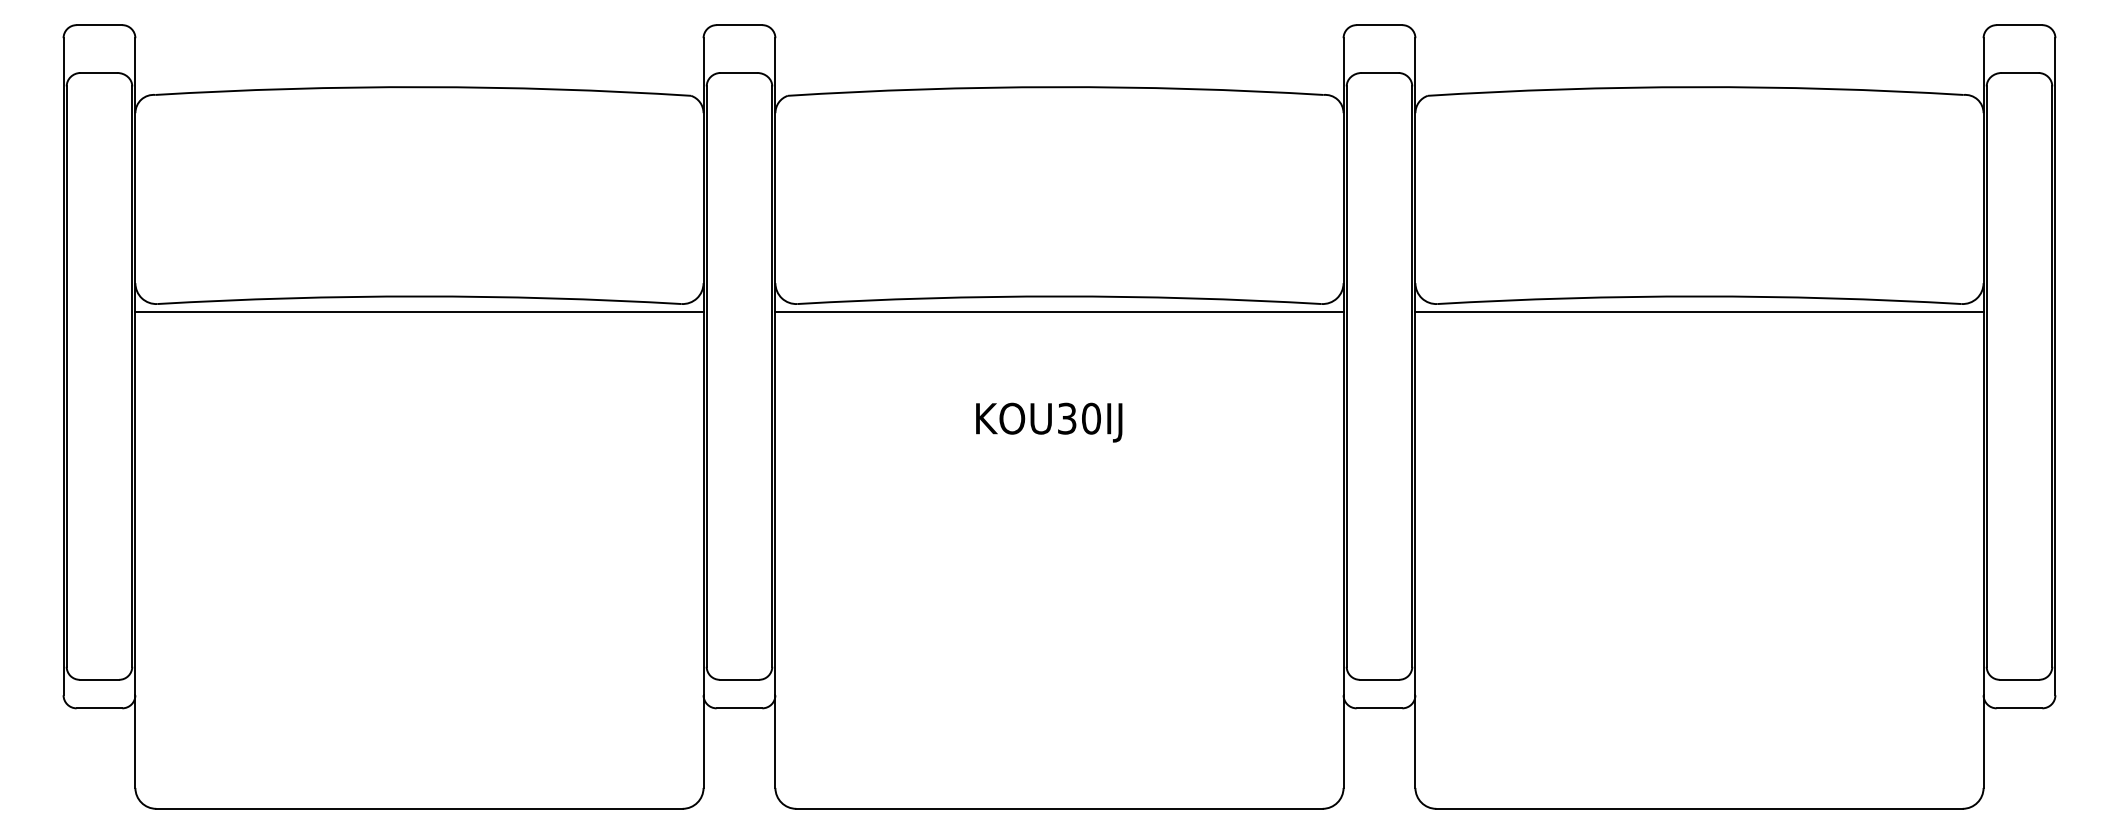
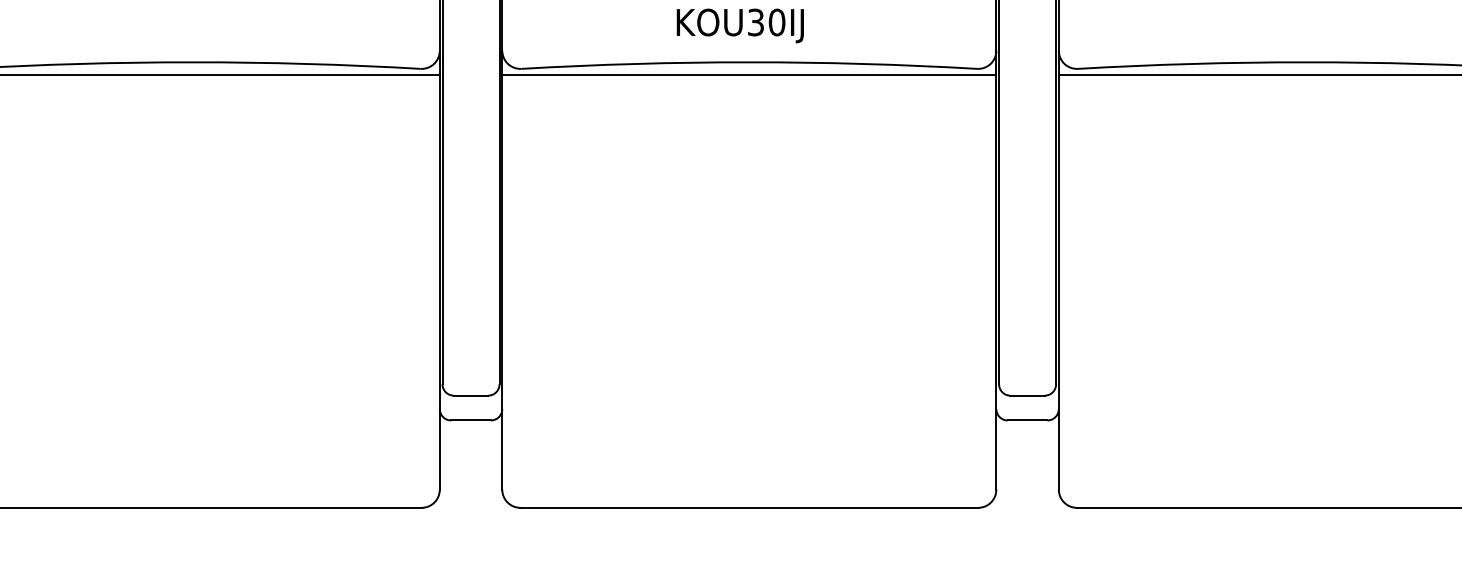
text: (1049, 422) -> (740, 25), moved

